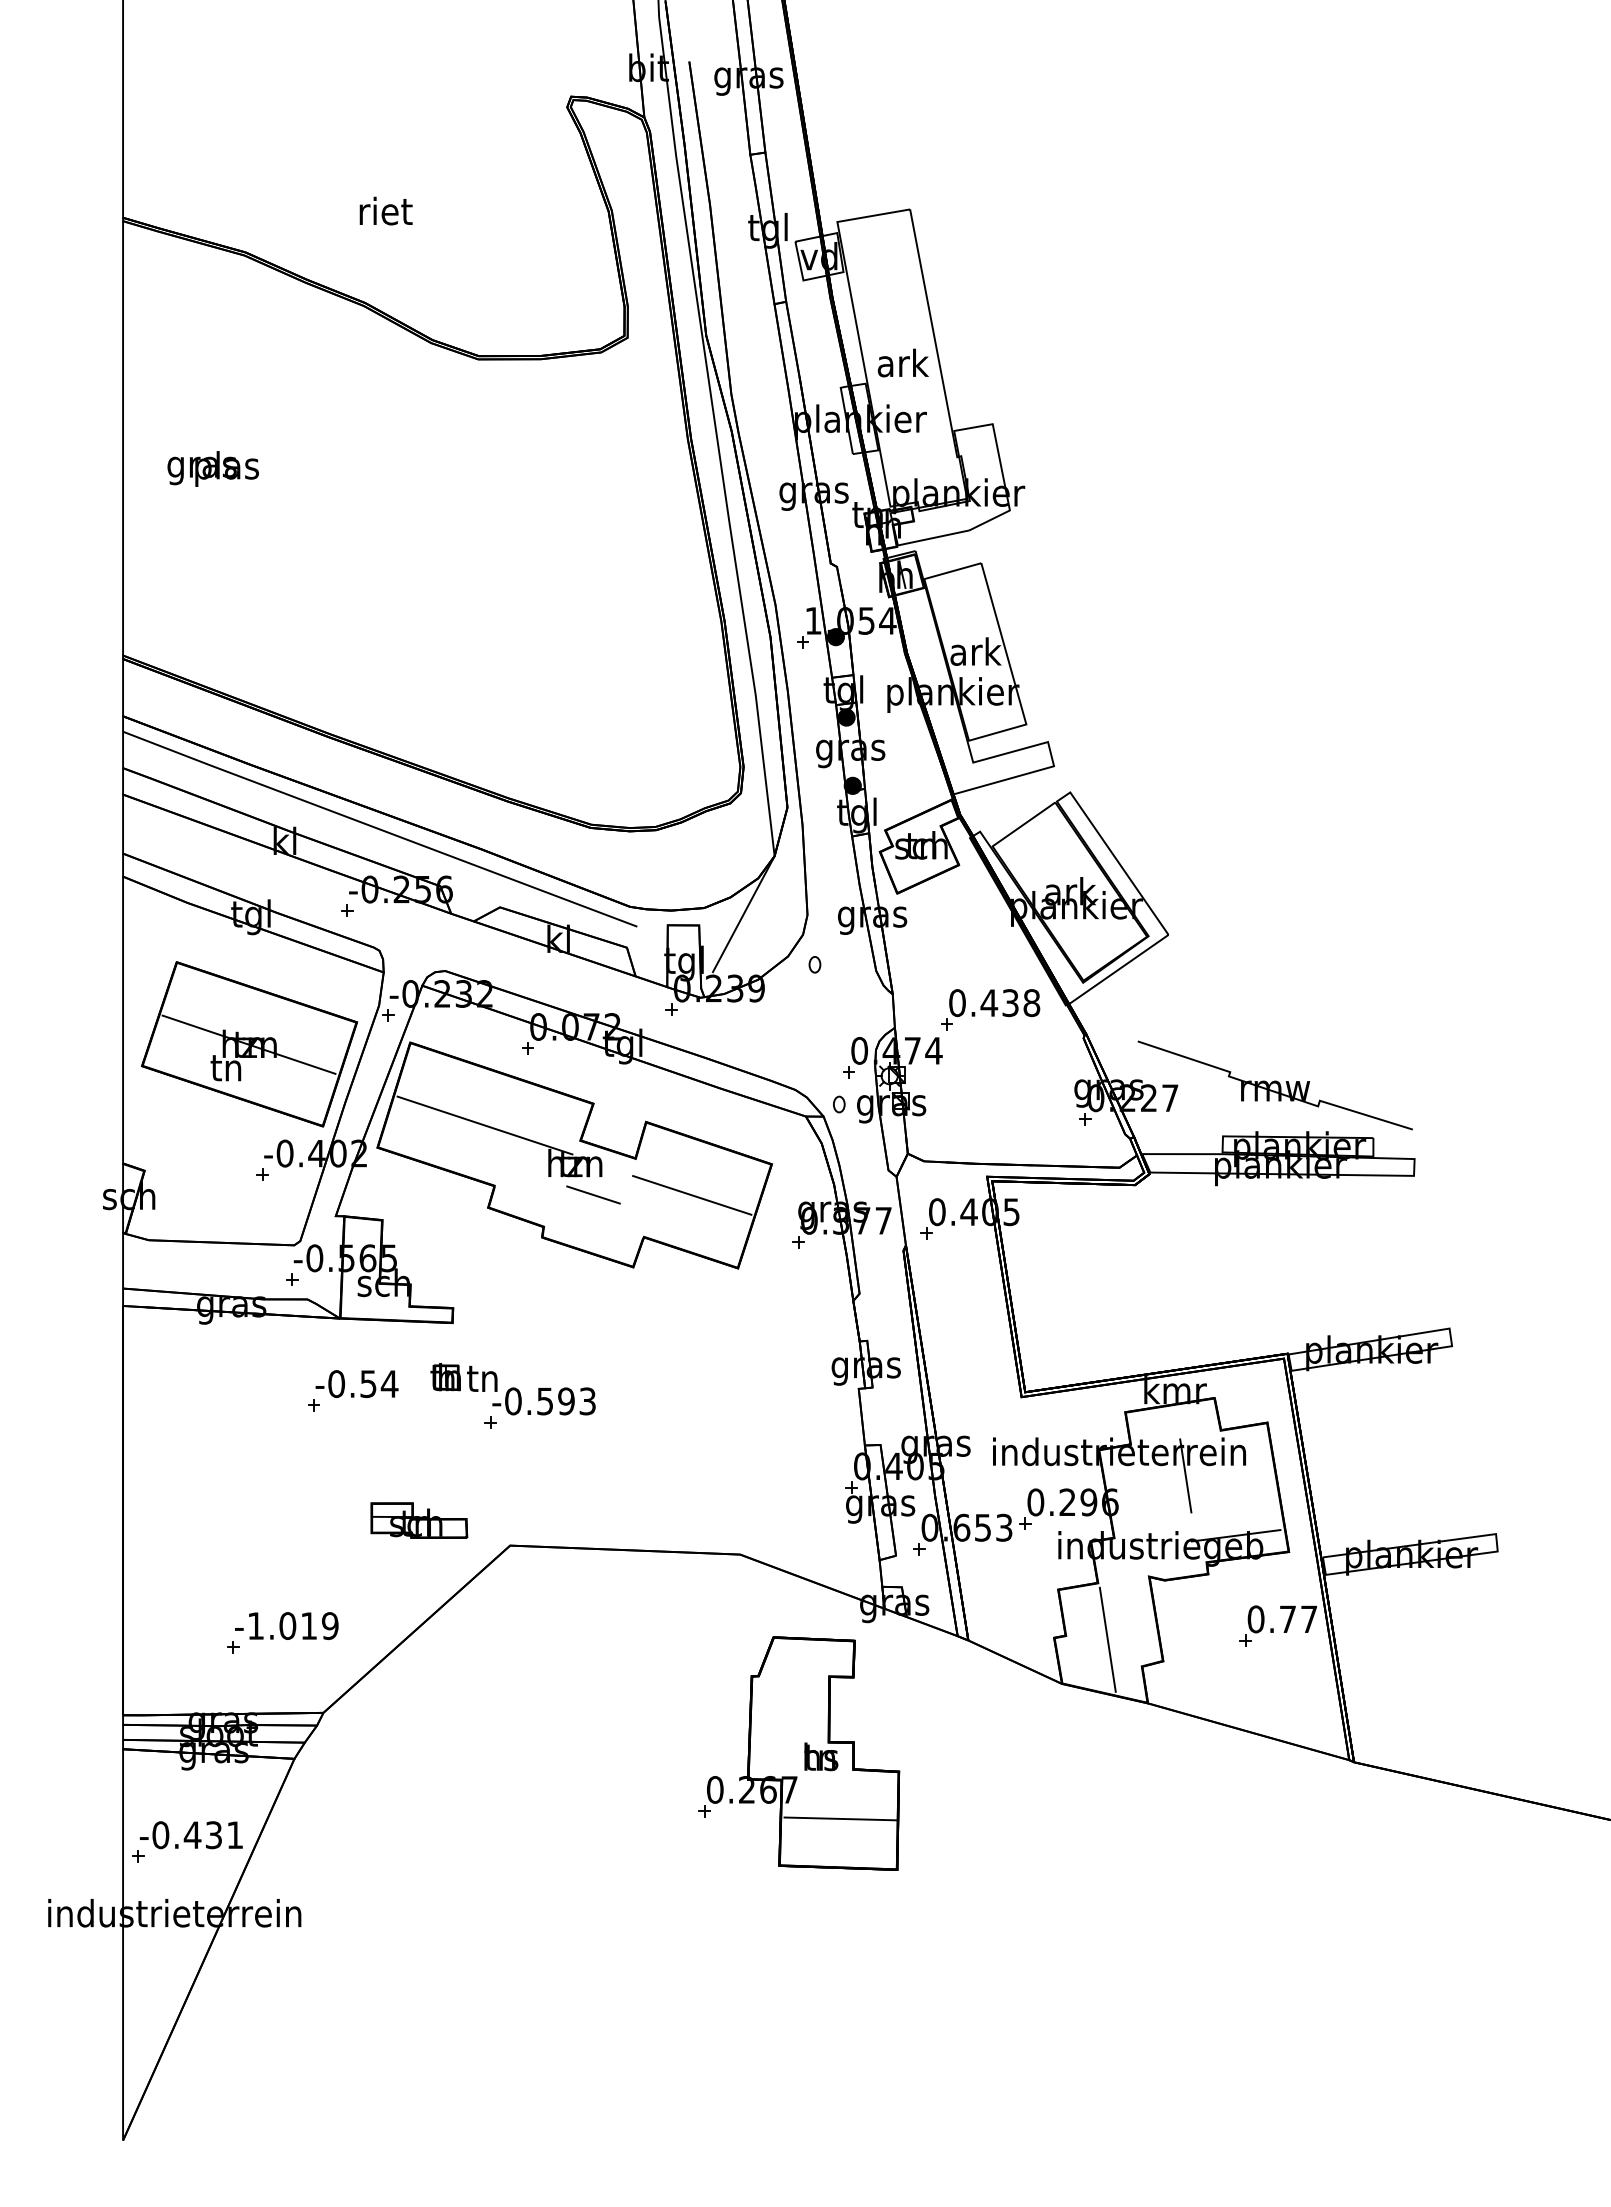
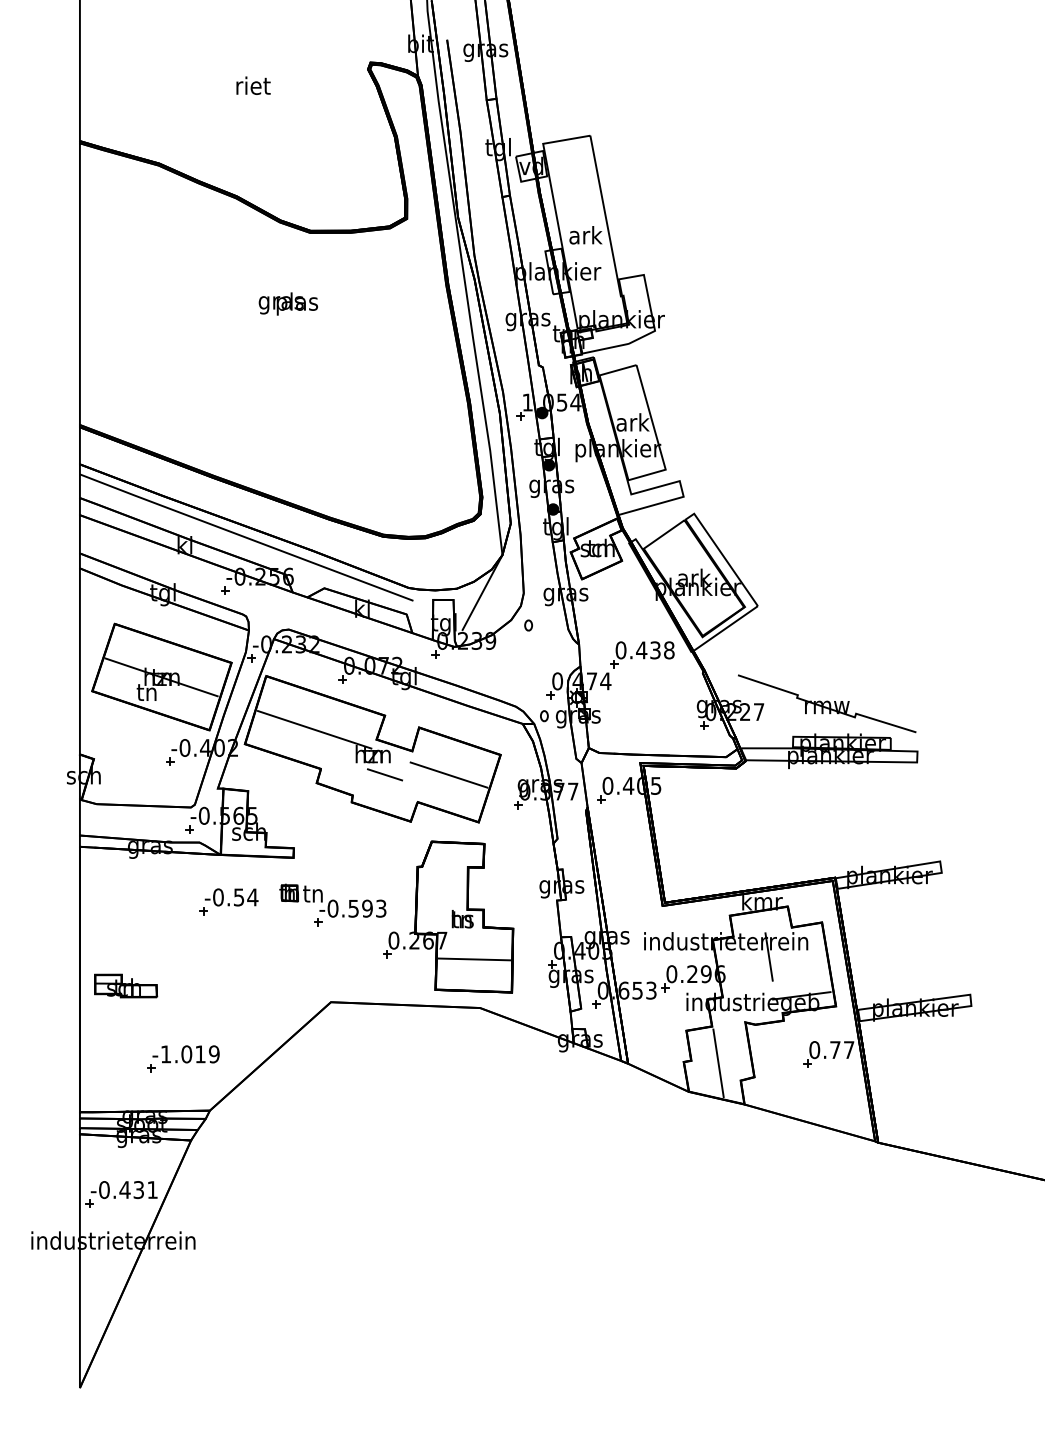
text: (386, 210) -> (253, 85), moved
text: (211, 468) -> (287, 303), moved
part: (419, 1519) -> (126, 985), moved
part: (799, 1752) -> (448, 916), moved

